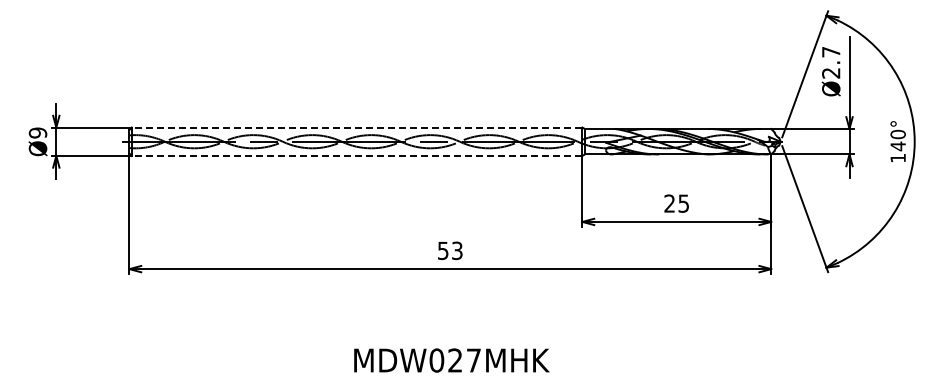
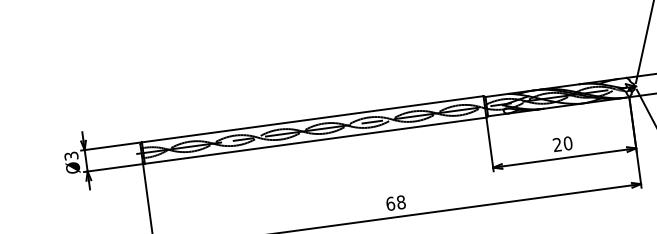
line: (356, 127) -> (312, 119), dashed -> solid
text: (38, 132) -> (71, 155), Ø9 -> Ø3
line: (356, 155) -> (315, 140), dashed -> solid
text: (683, 203) -> (567, 143), 25 -> 20
text: (449, 250) -> (395, 202), 53 -> 68

